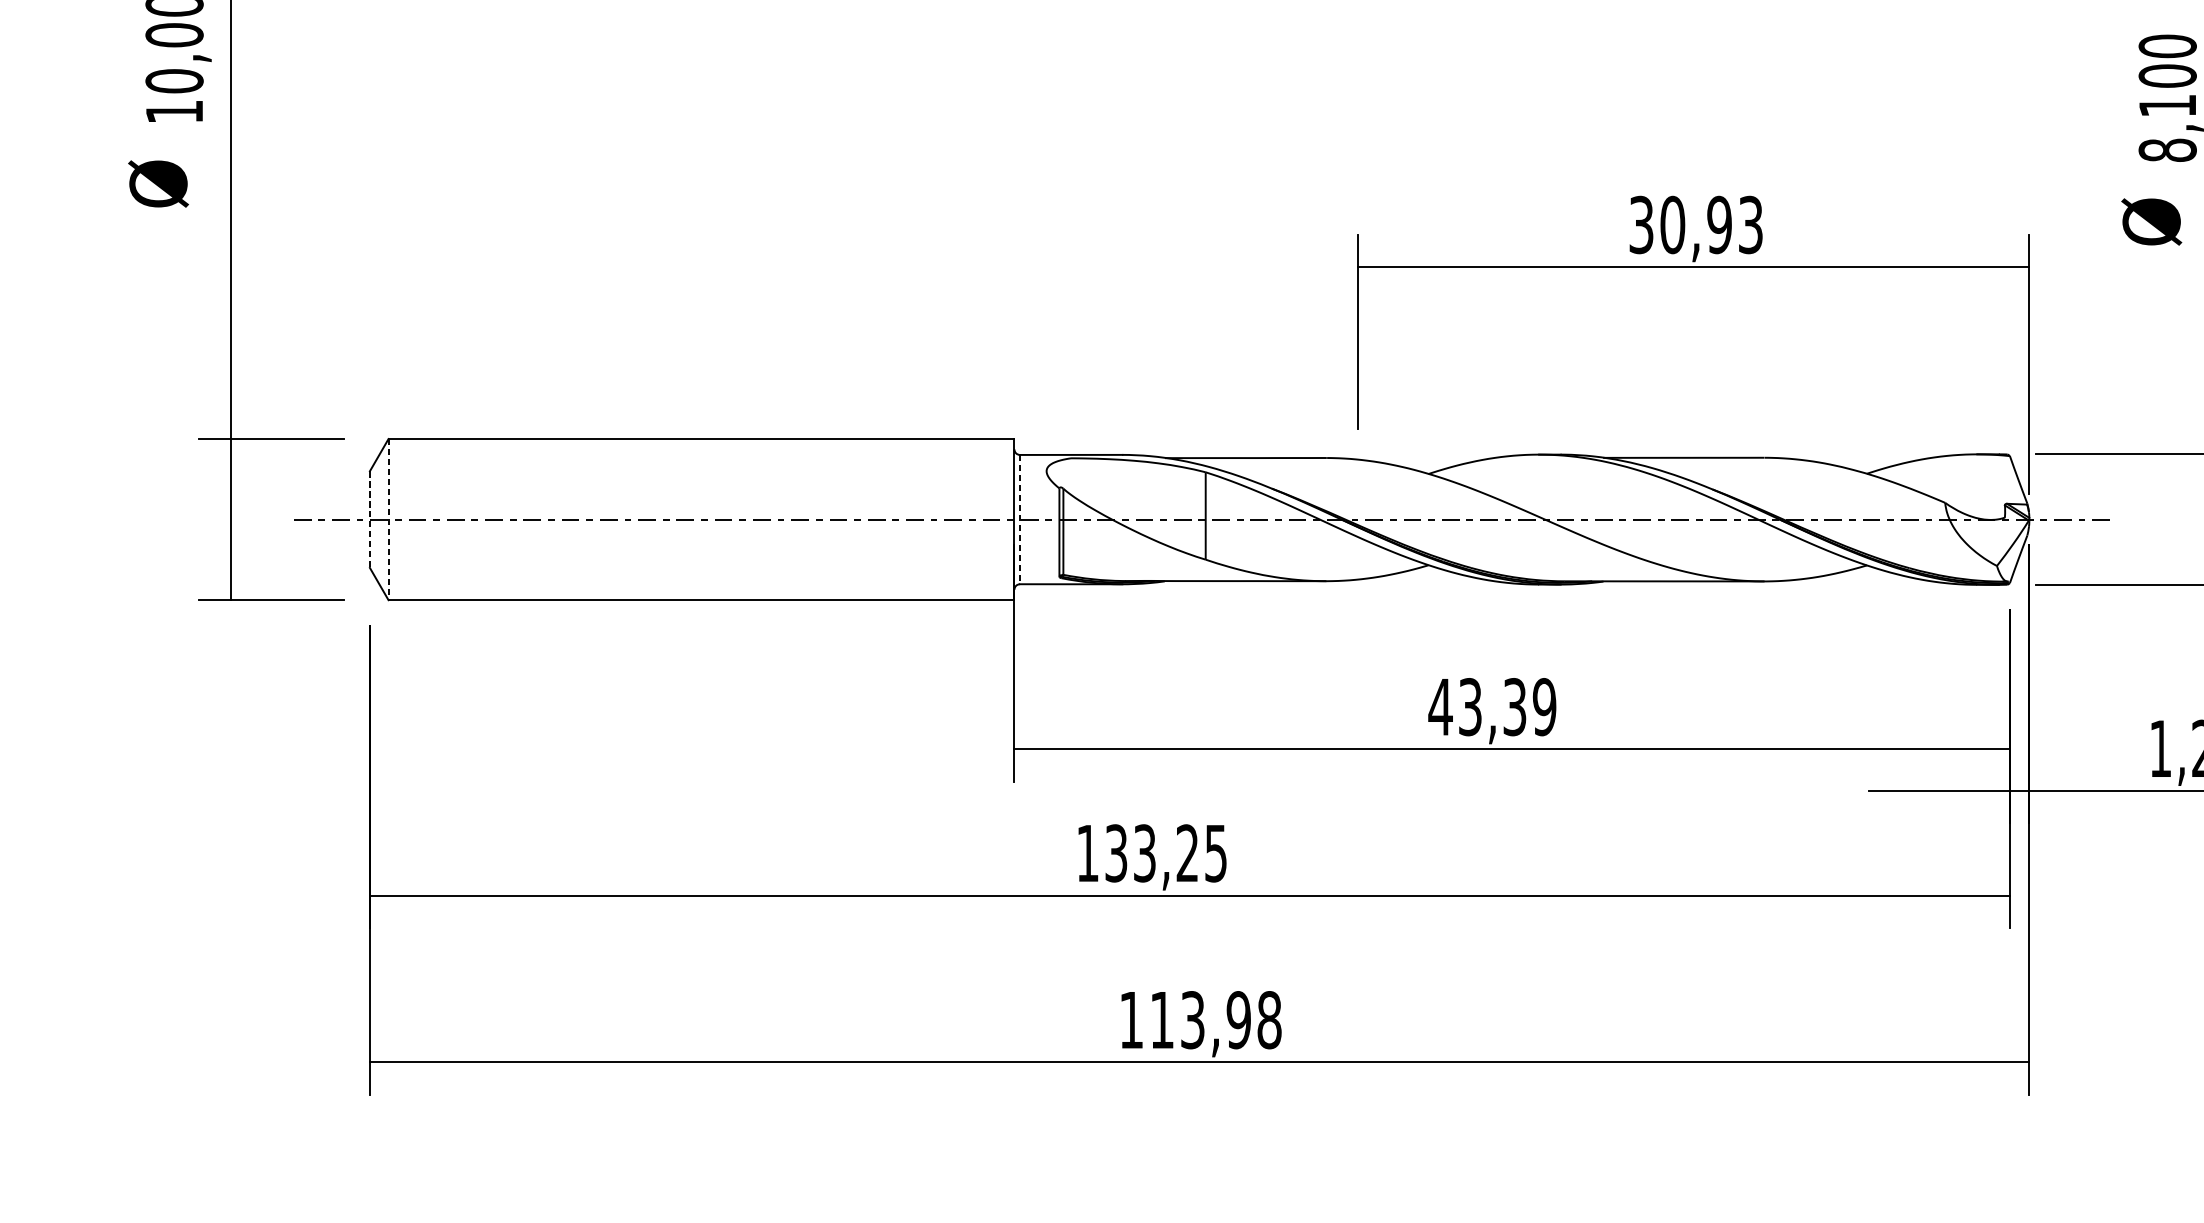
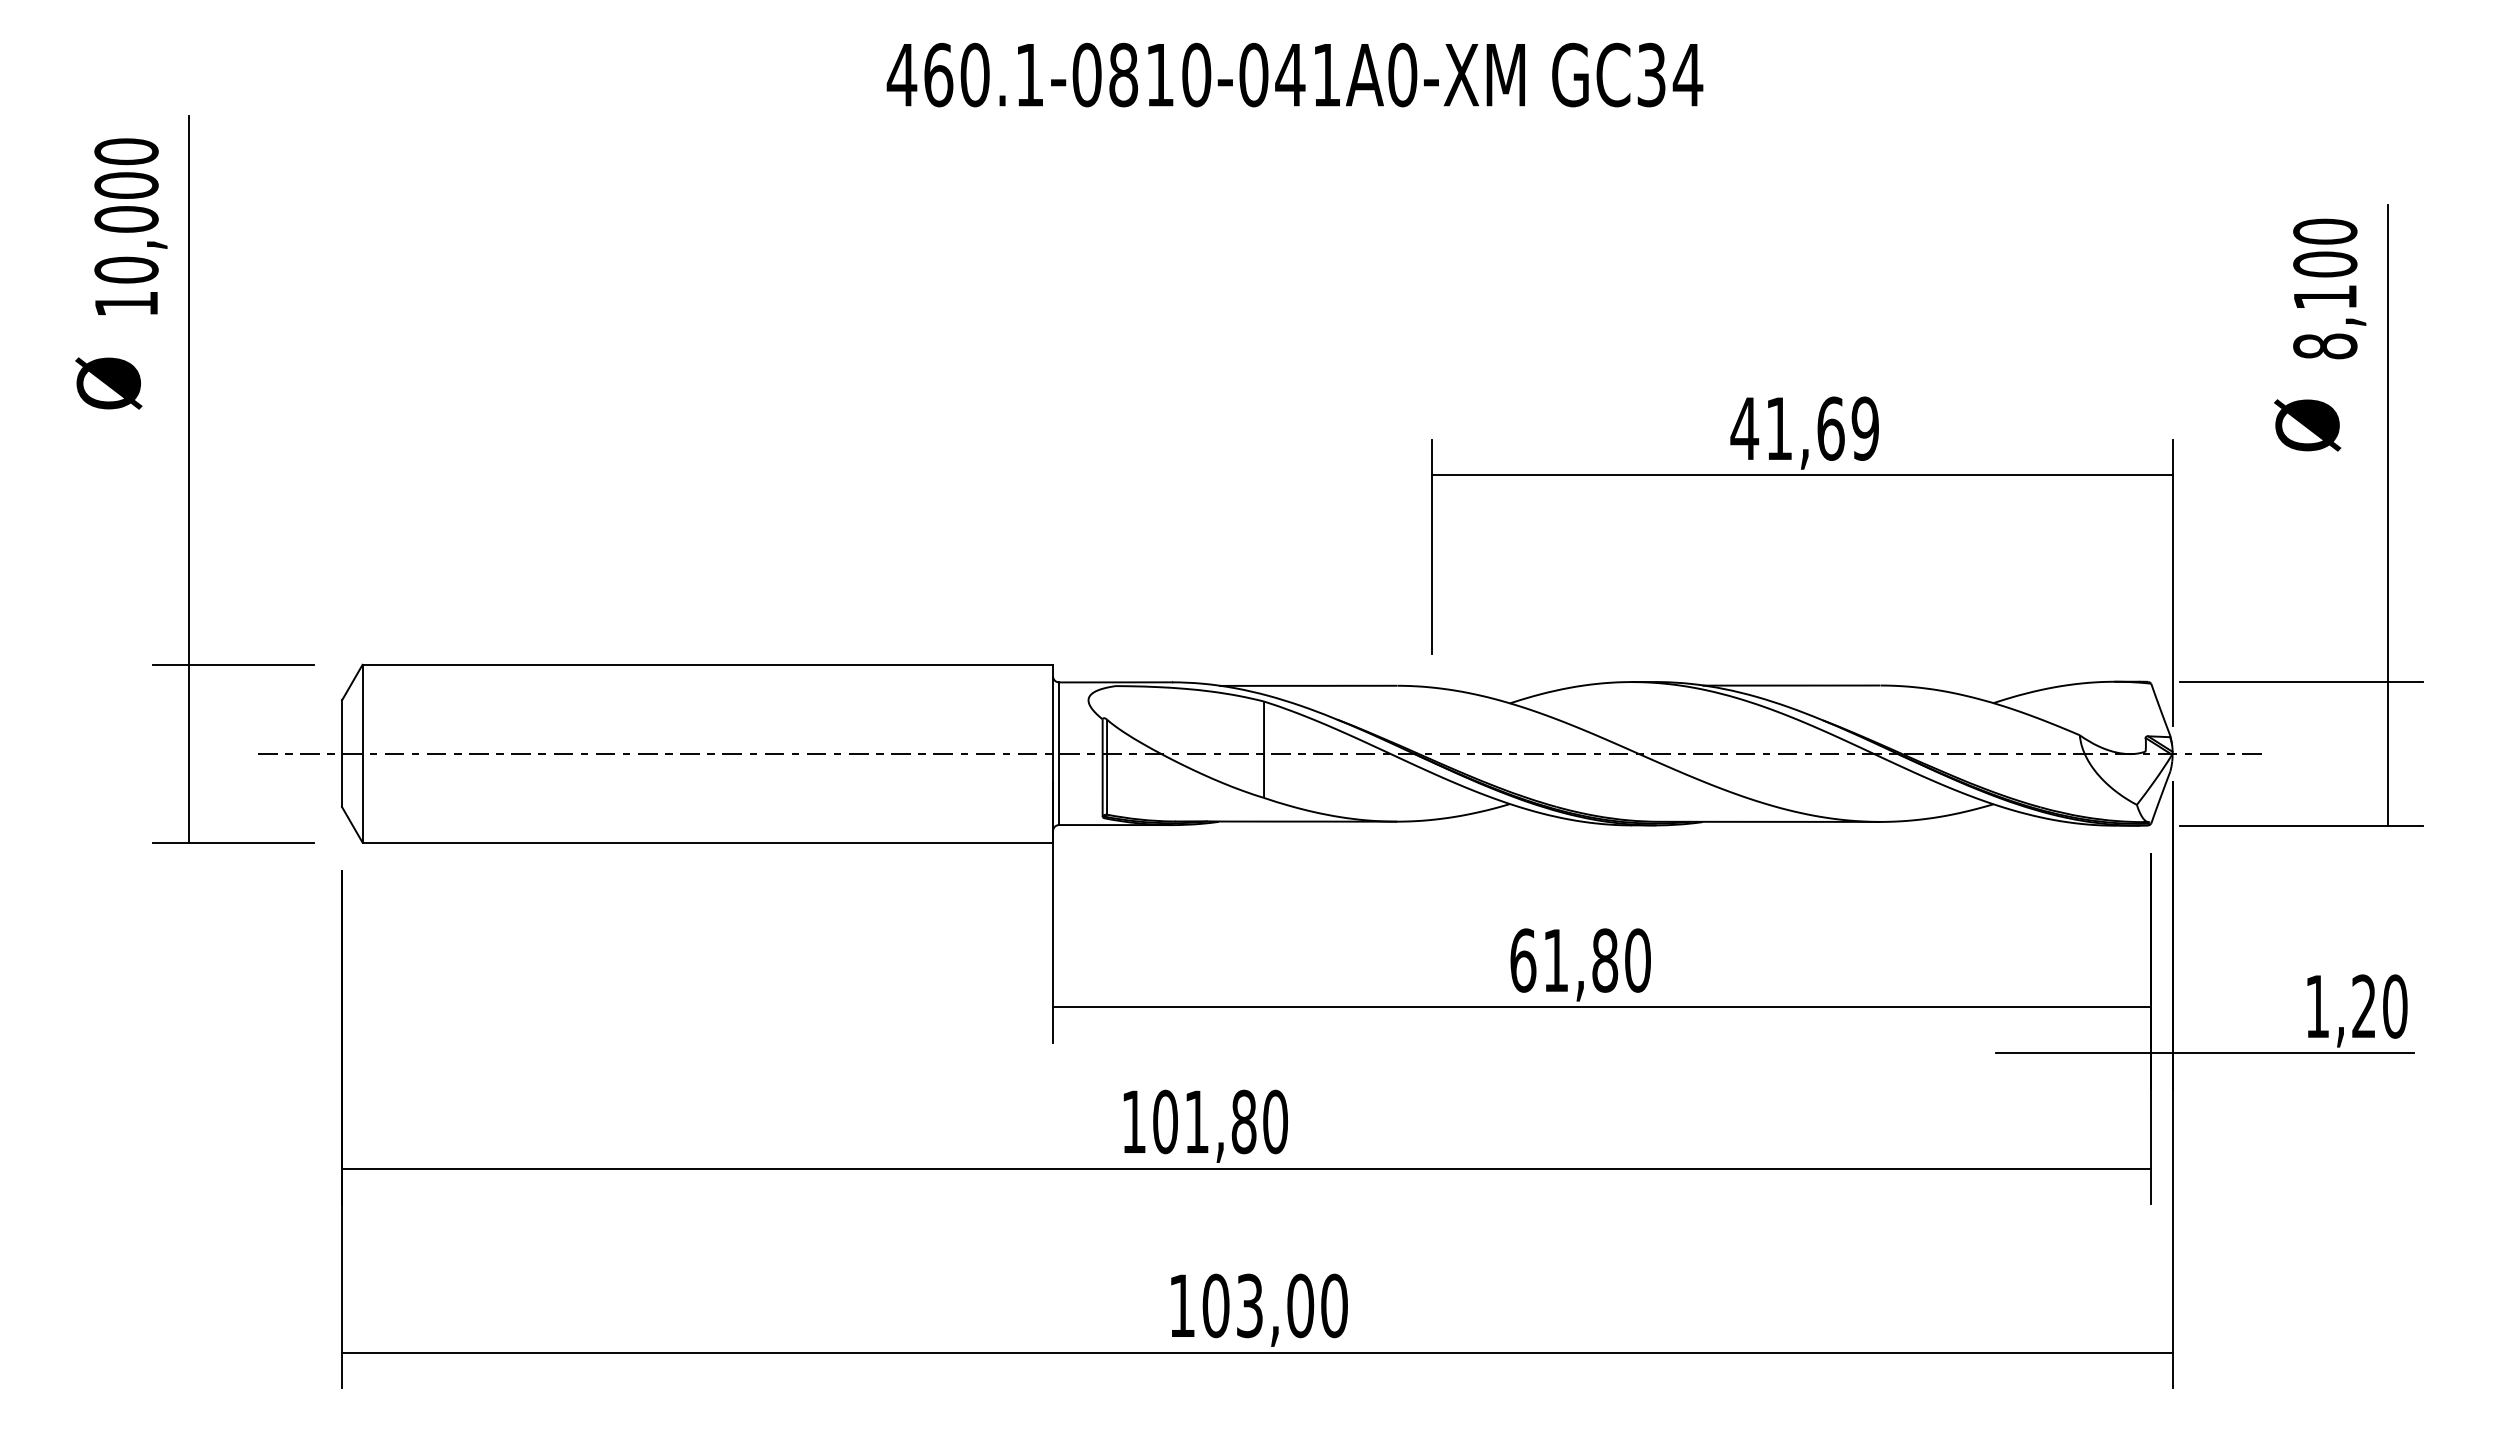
text: (1695, 224) -> (1804, 428), 30,93 -> 41,69
line: (388, 519) -> (362, 753), dashed -> solid
line: (370, 520) -> (342, 754), dashed -> solid
line: (1020, 520) -> (1059, 754), dashed -> solid
text: (1491, 707) -> (1579, 960), 43,39 -> 61,80
text: (1166, 852) -> (1220, 1121), 133,25 -> 101,80
text: (1215, 1019) -> (1274, 1305), 113,98 -> 103,00

